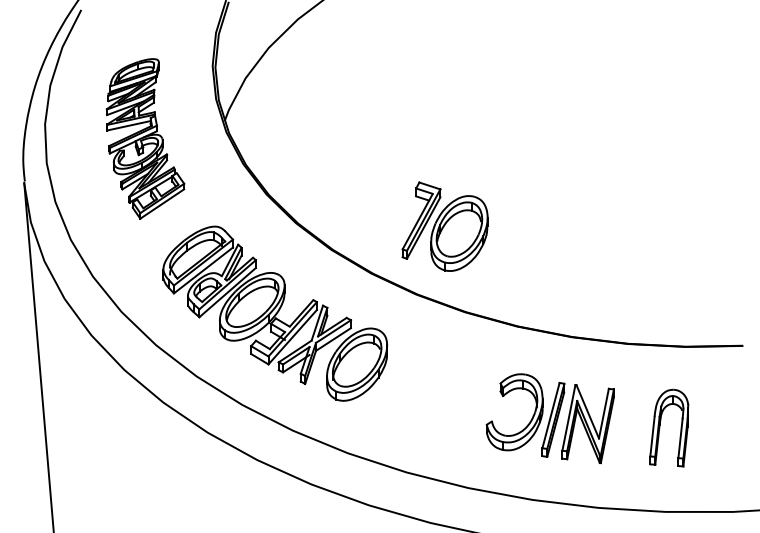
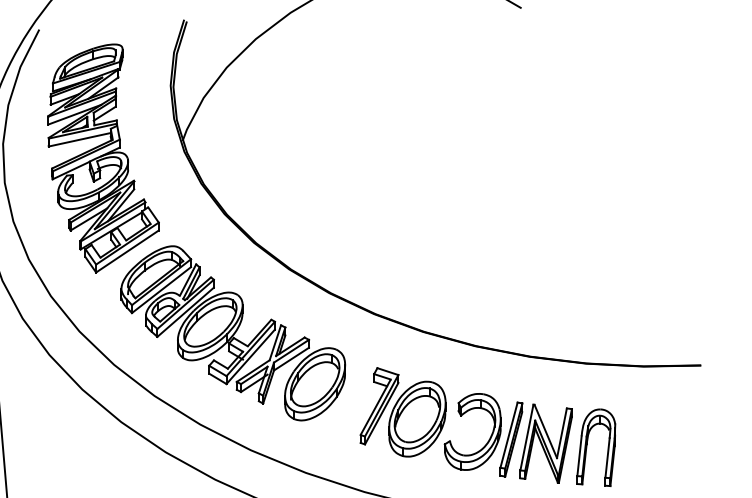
part: (145, 138) -> (103, 158), size x1.43
part: (444, 226) -> (402, 412), moved
part: (660, 427) -> (587, 447), moved

